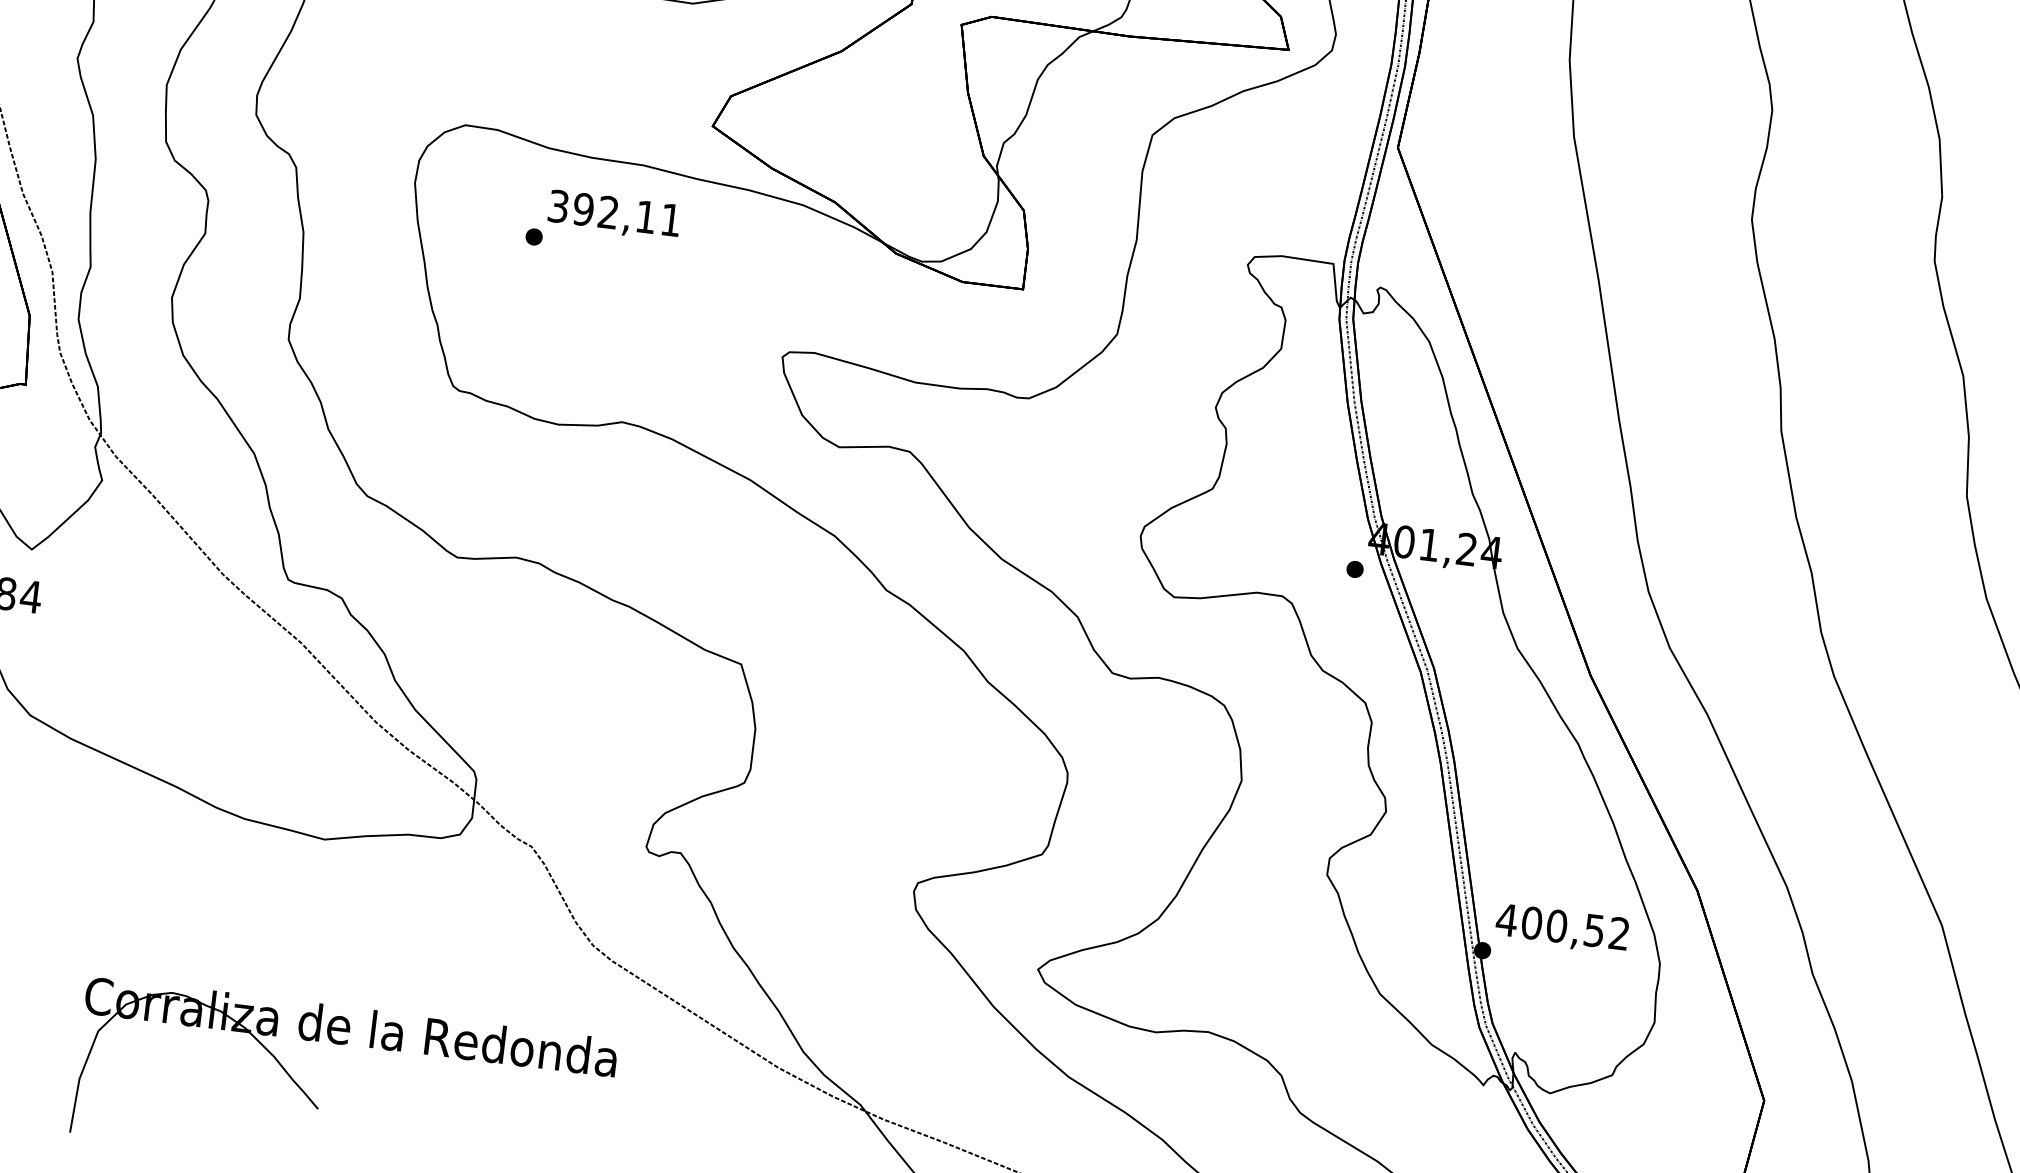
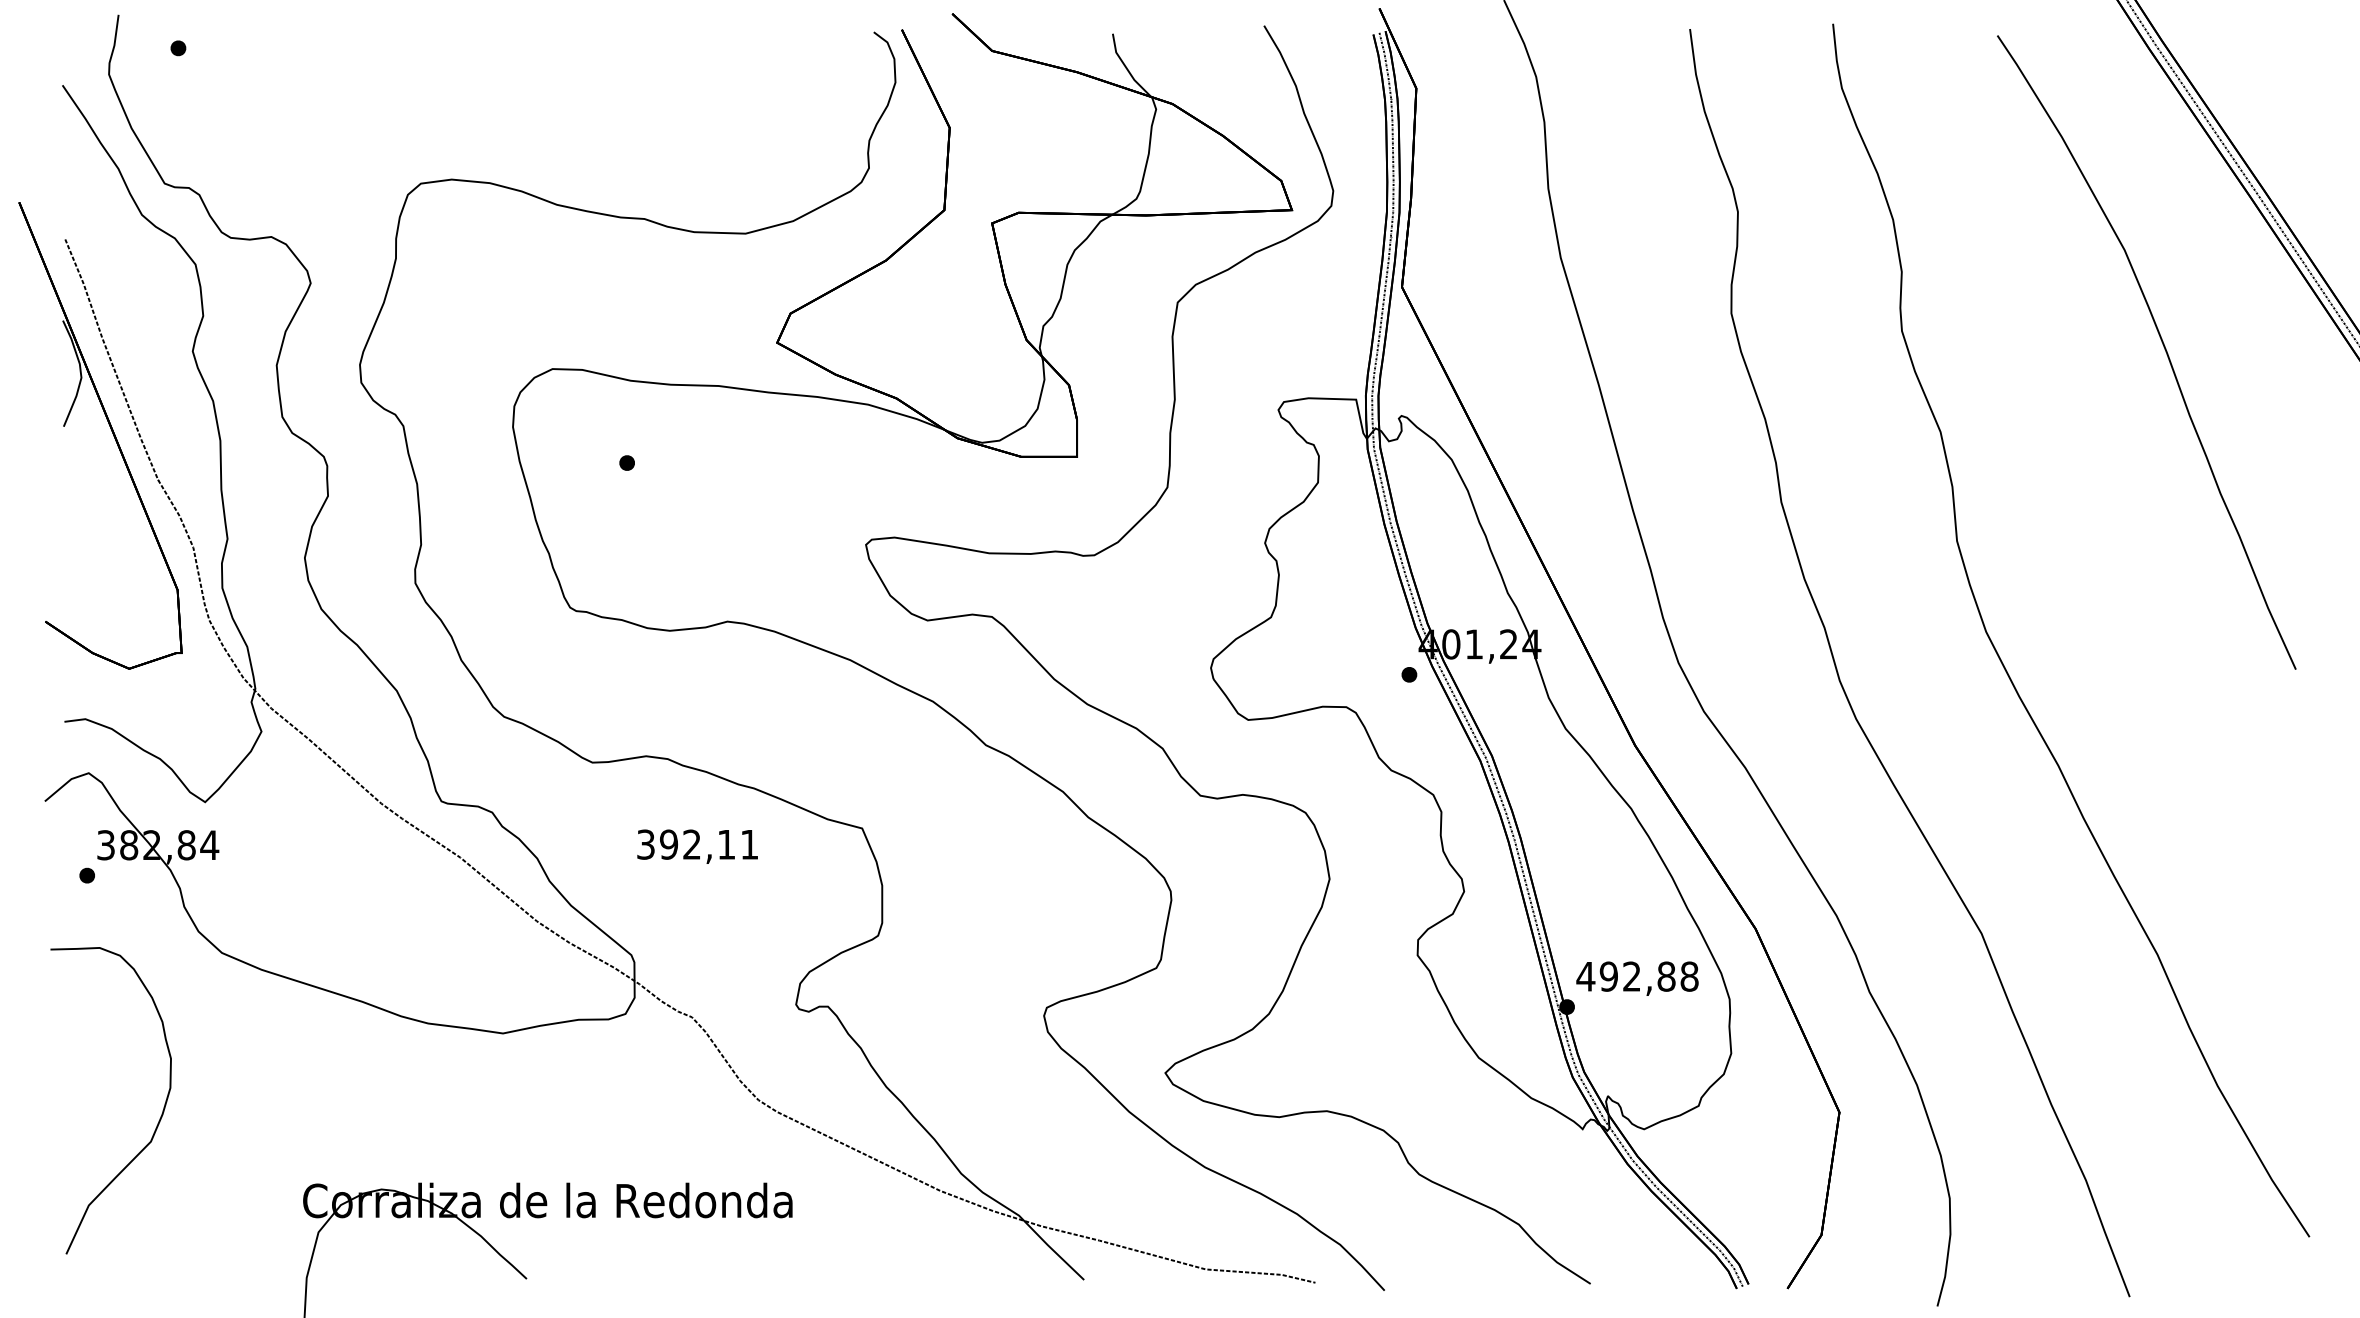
text: (614, 215) -> (697, 846), moved
text: (1574, 928) -> (1648, 976), 400,52 -> 492,88

